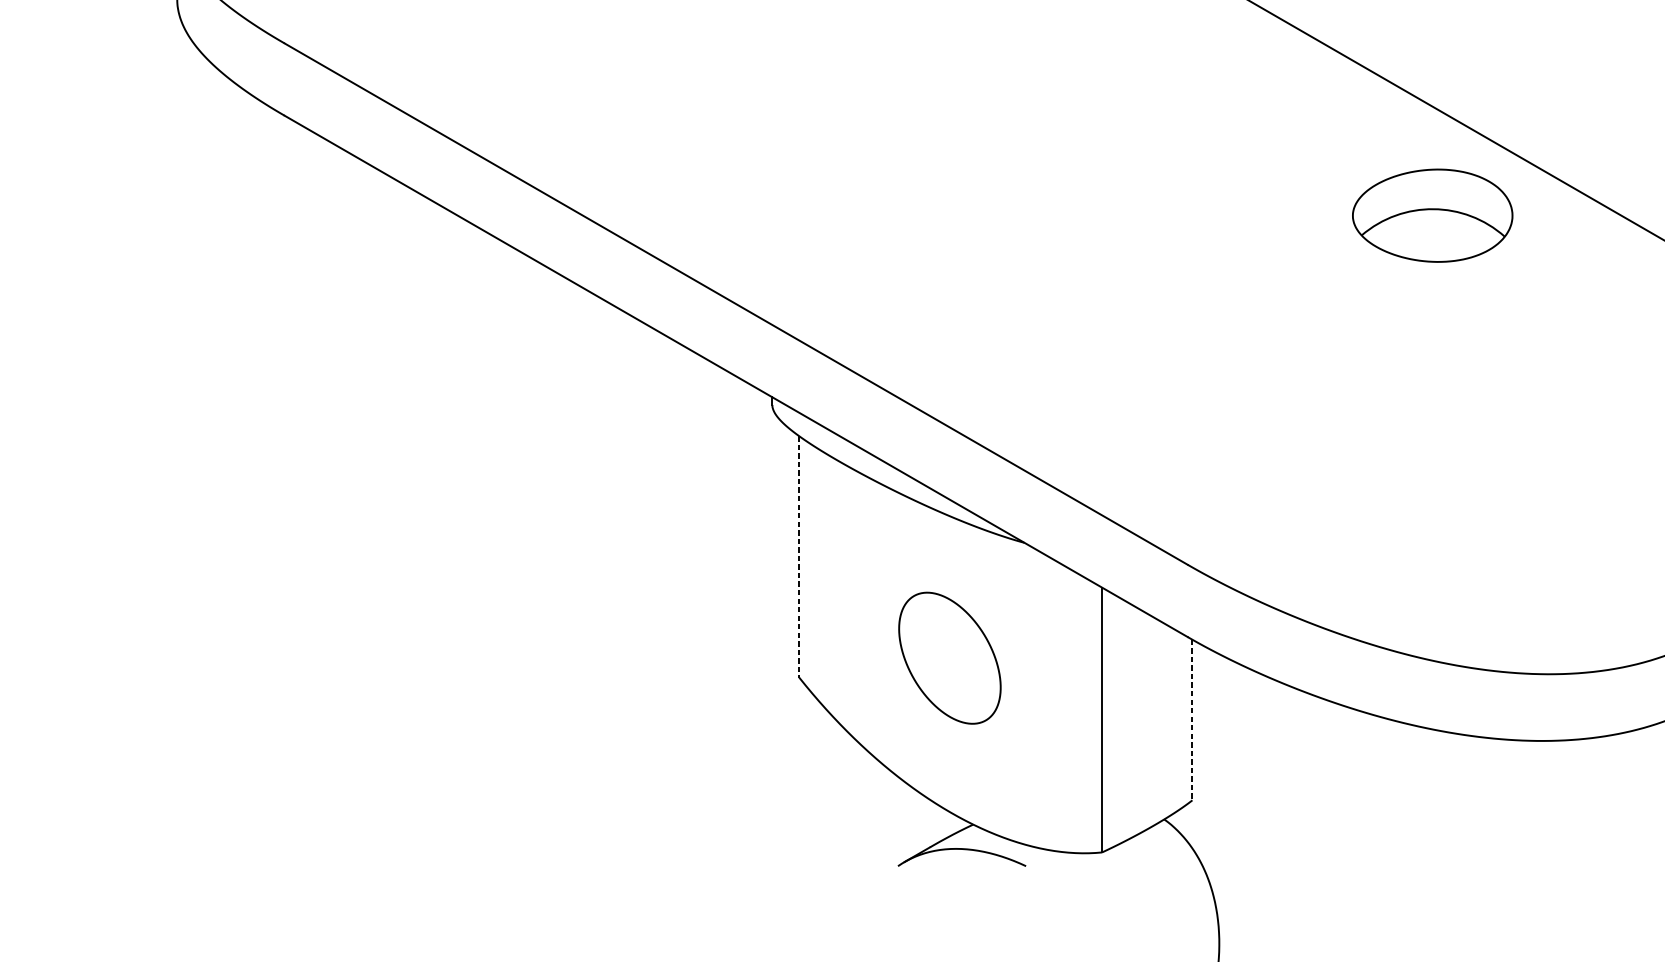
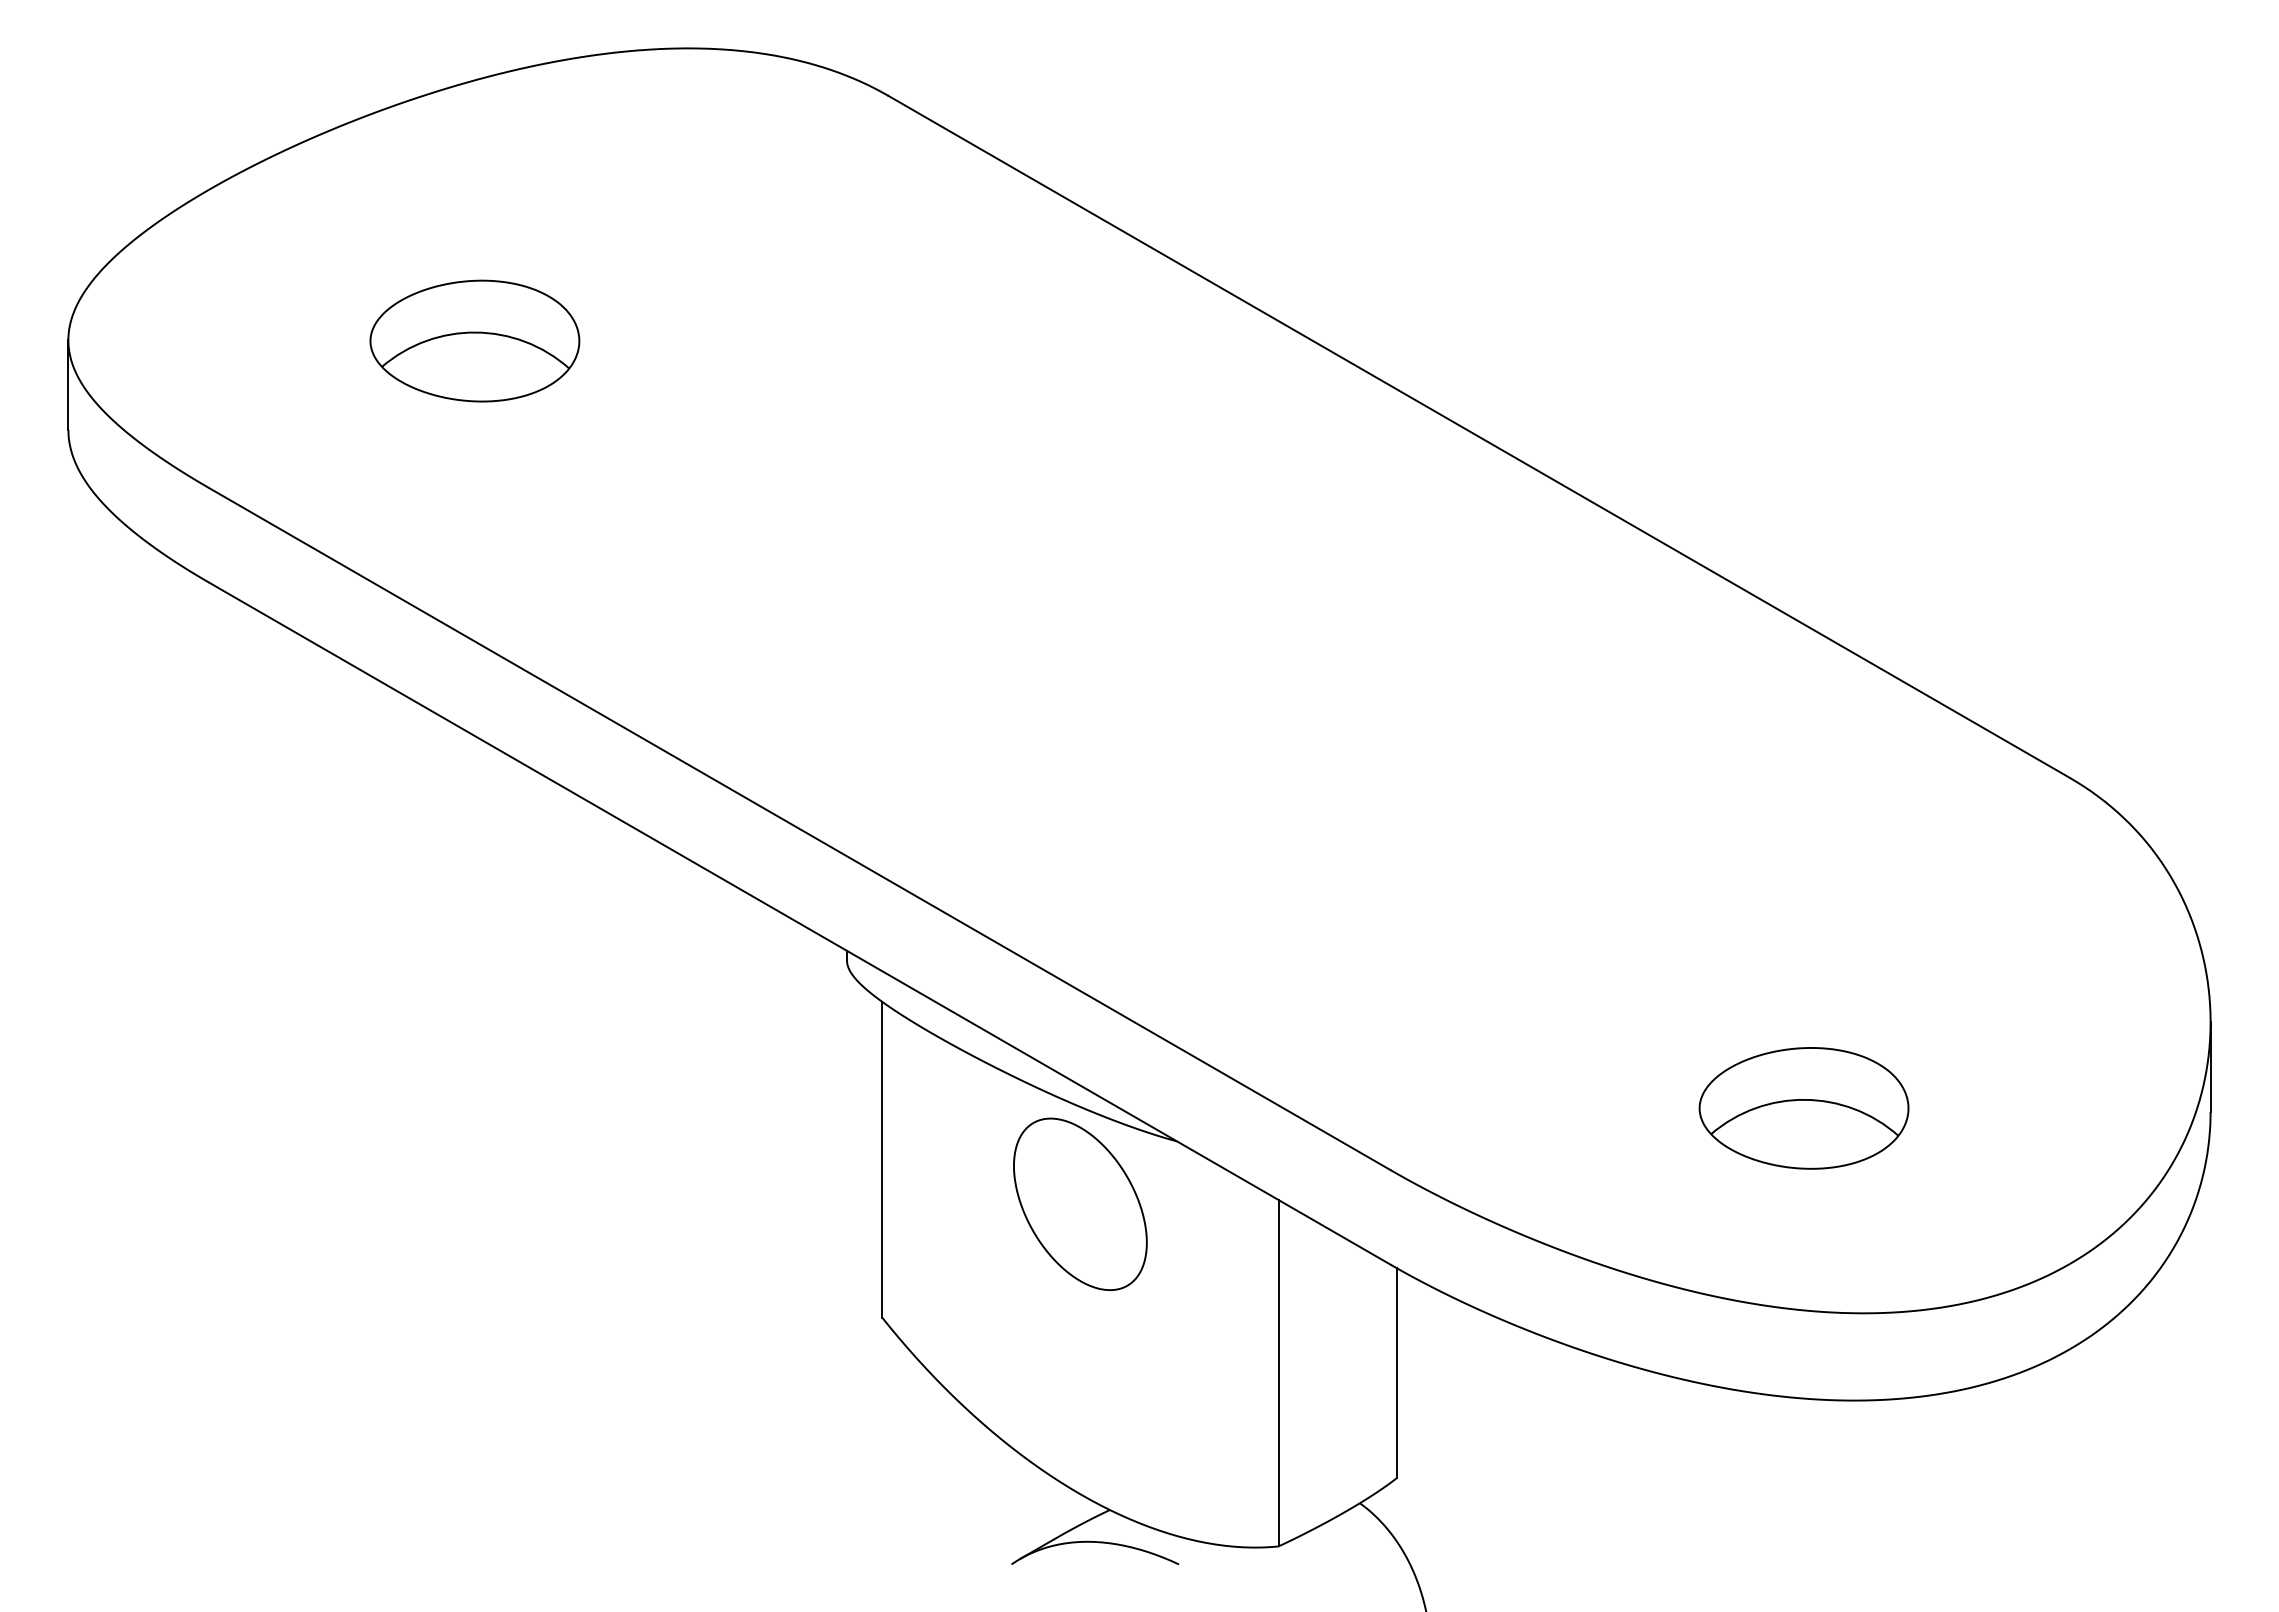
part: (1432, 215) -> (1803, 1108), moved
line: (799, 556) -> (882, 1159), dashed -> solid
part: (949, 657) -> (1080, 1203), moved
line: (1192, 720) -> (1396, 1373), dashed -> solid

